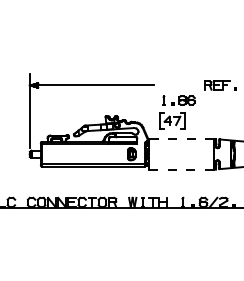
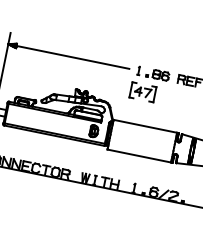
part: (177, 112) -> (149, 85), moved
line: (181, 138) -> (145, 125), dashed -> solid
line: (181, 169) -> (139, 155), dashed -> solid

